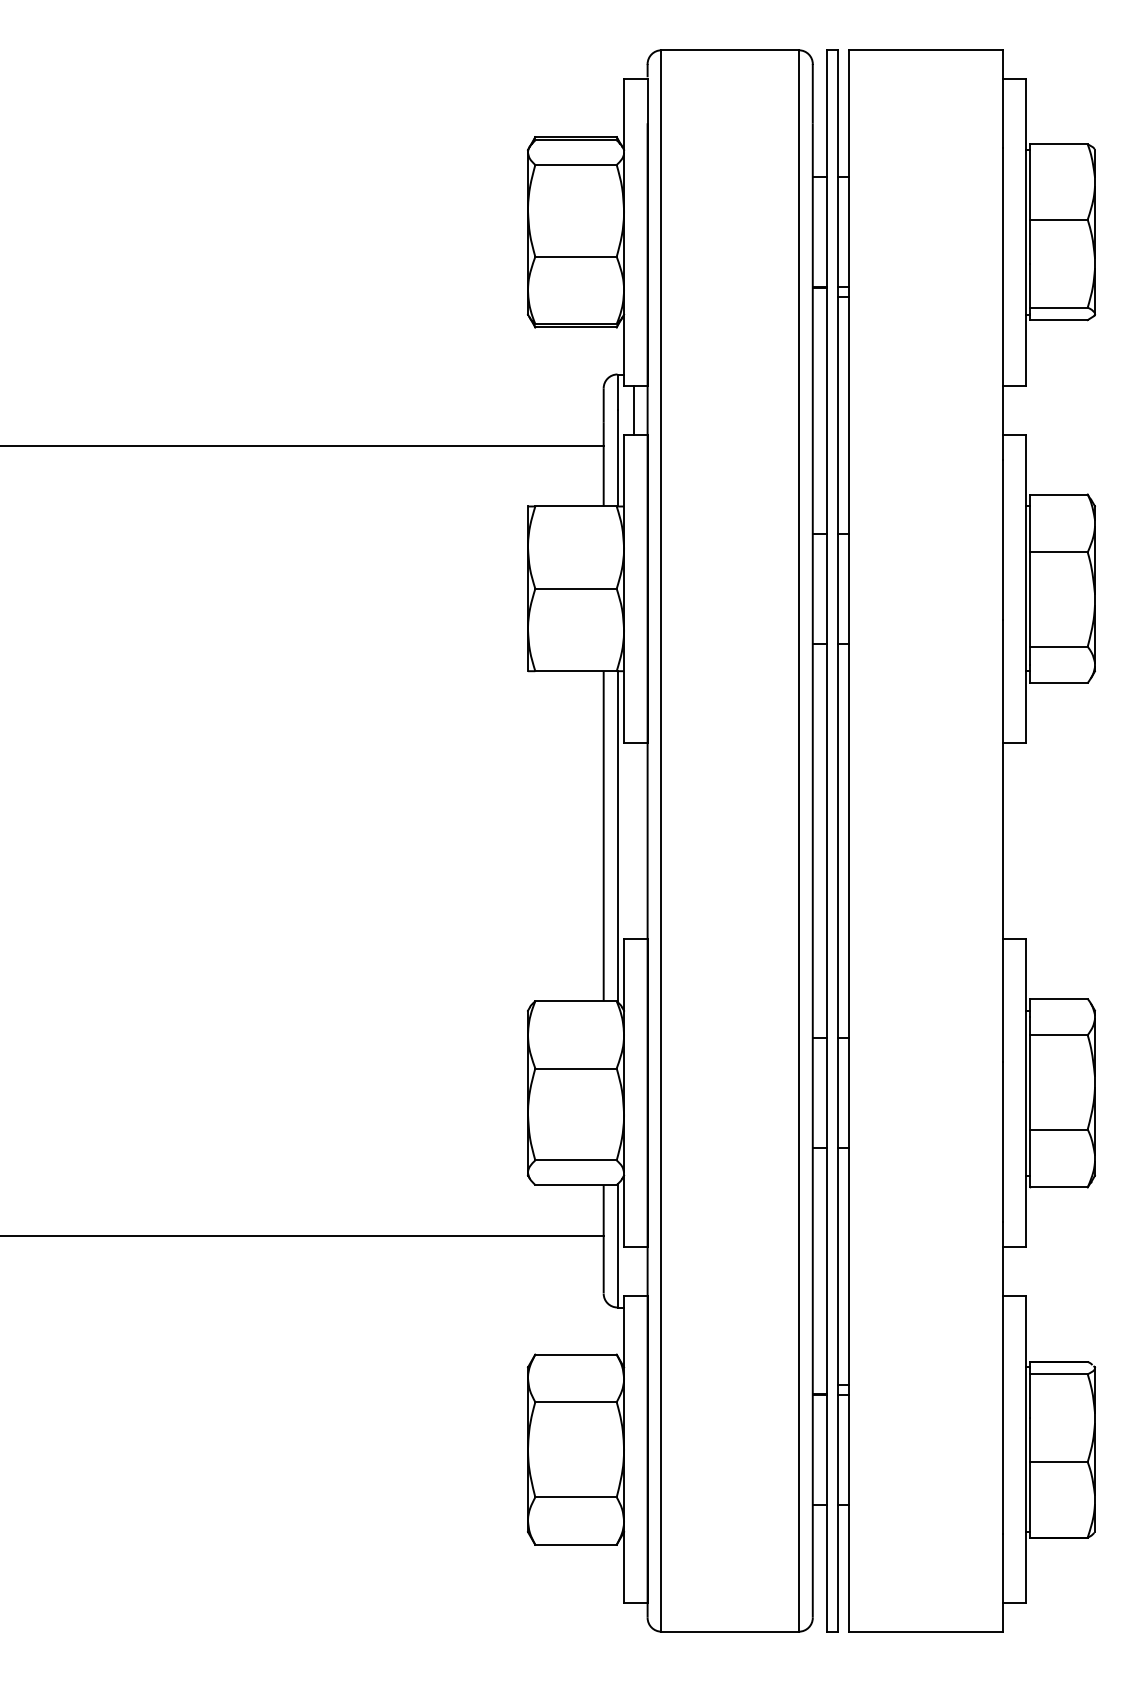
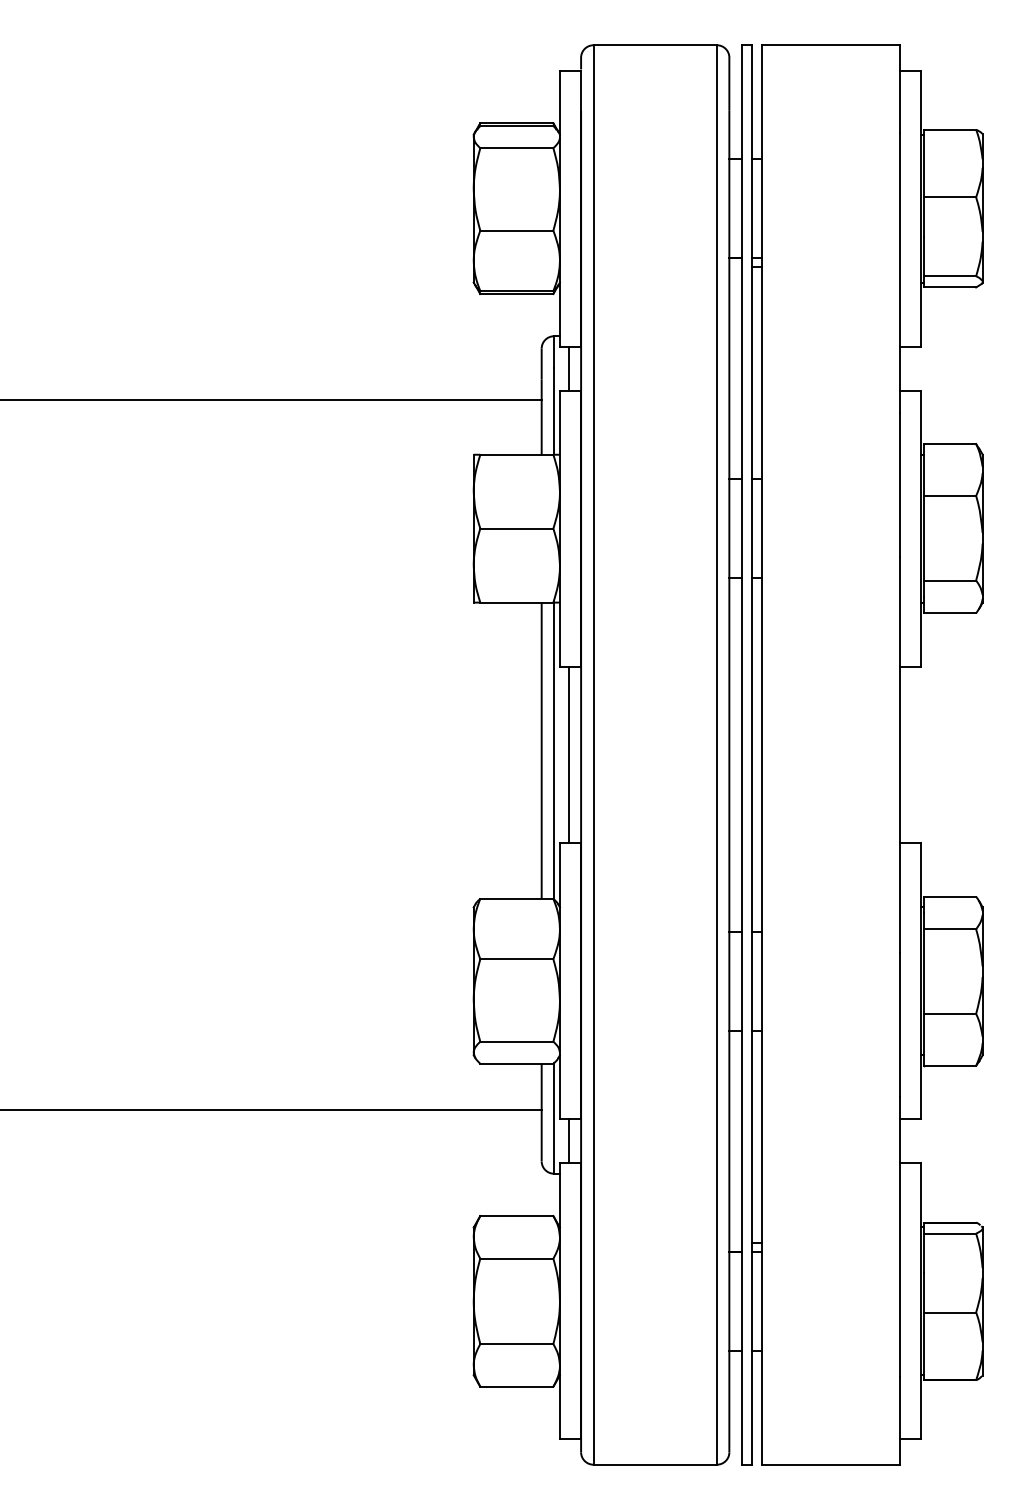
line: (633, 840) -> (568, 754), added
line: (633, 1271) -> (568, 1141), added

